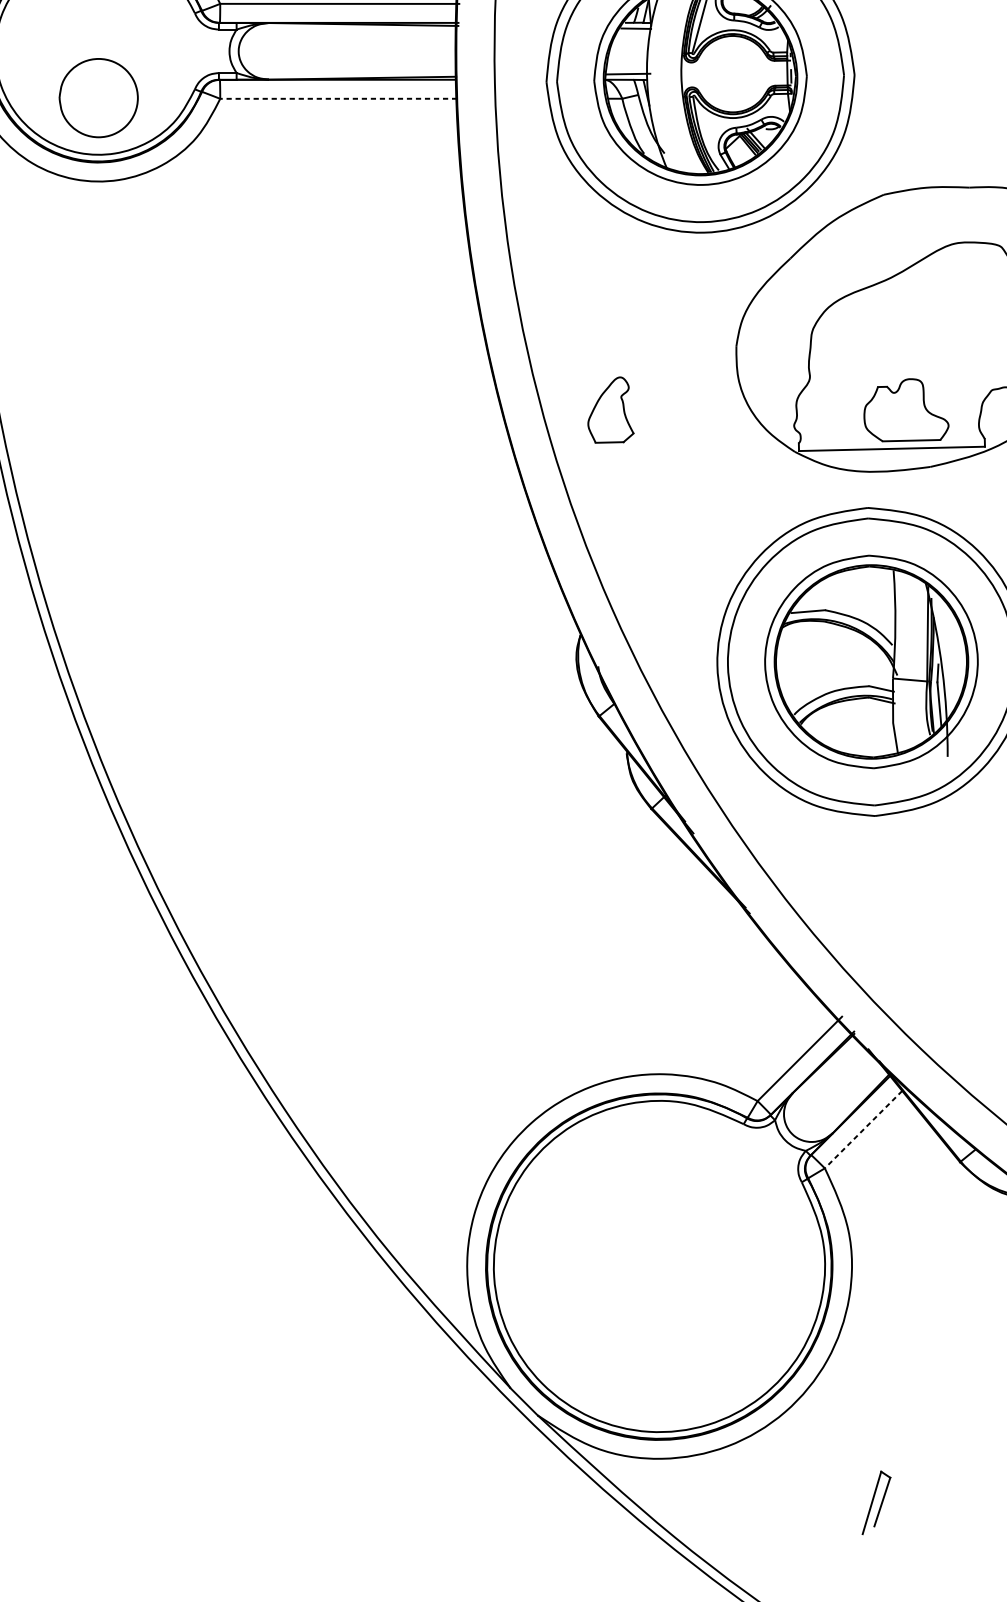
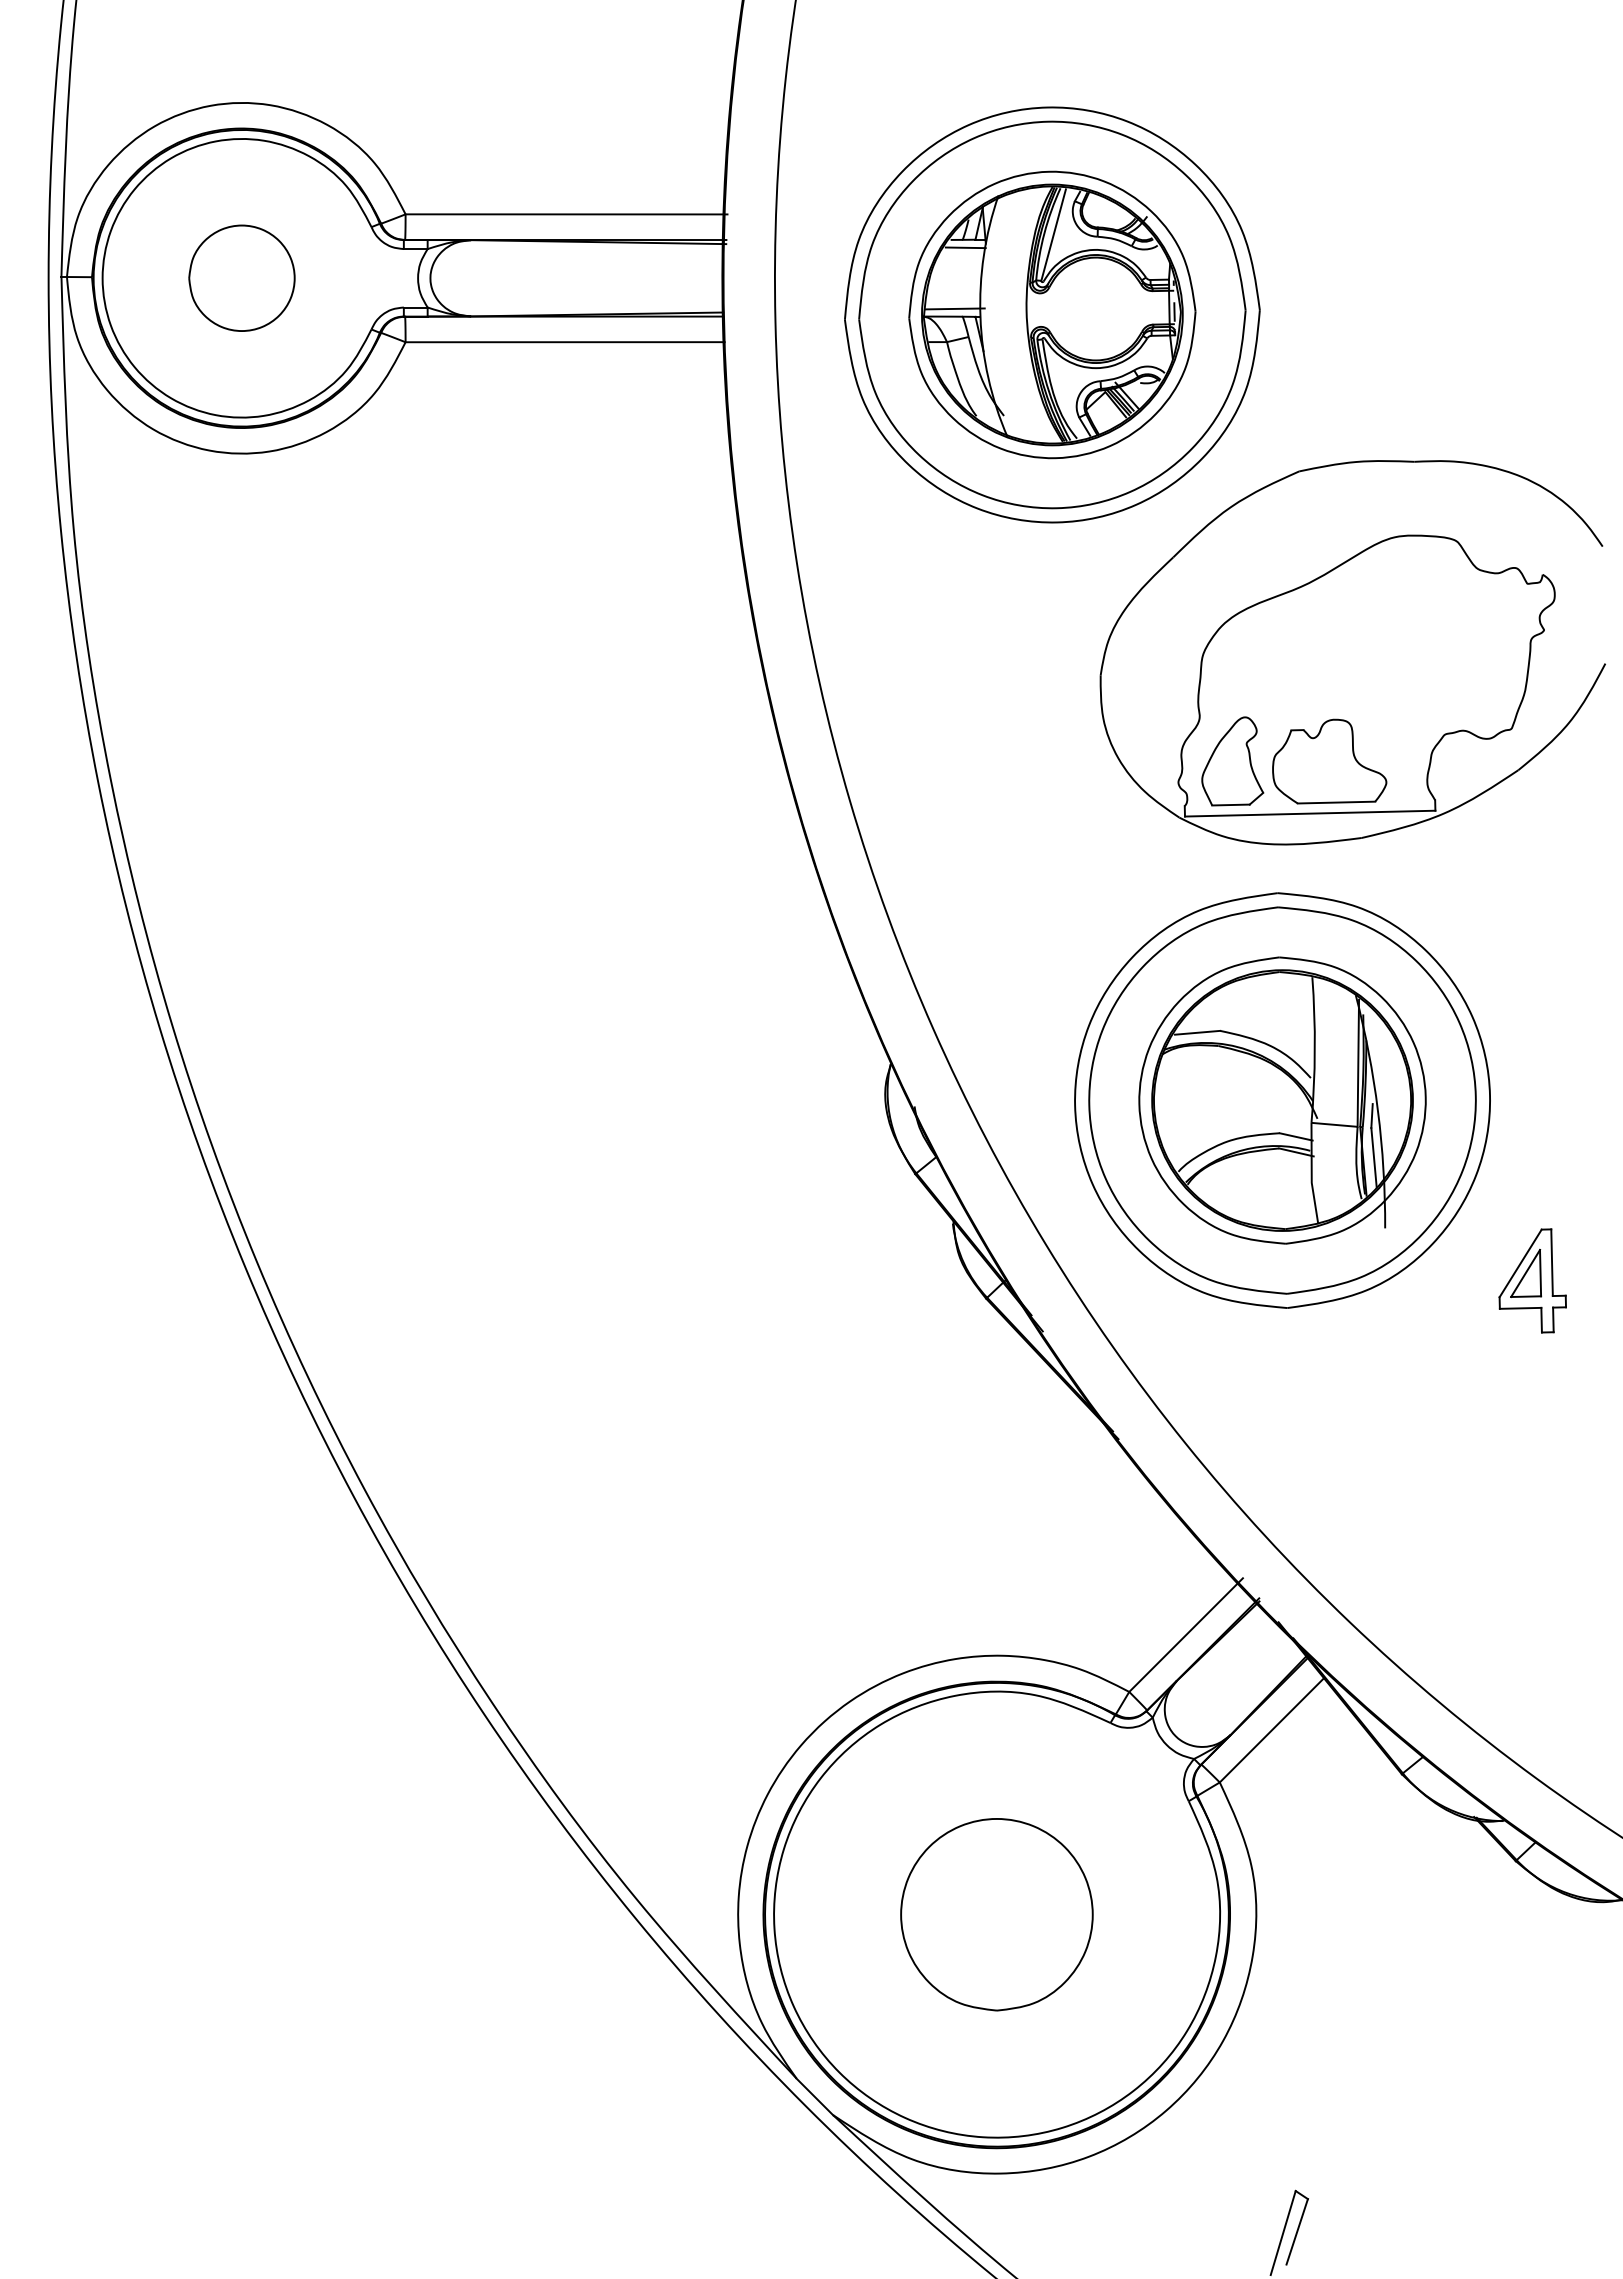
part: (98, 97) -> (241, 277), moved
line: (338, 99) -> (565, 342), dashed -> solid
part: (610, 410) -> (1232, 761), moved
line: (863, 1129) -> (1271, 1730), dashed -> solid
part: (659, 1266) -> (996, 1914), added

